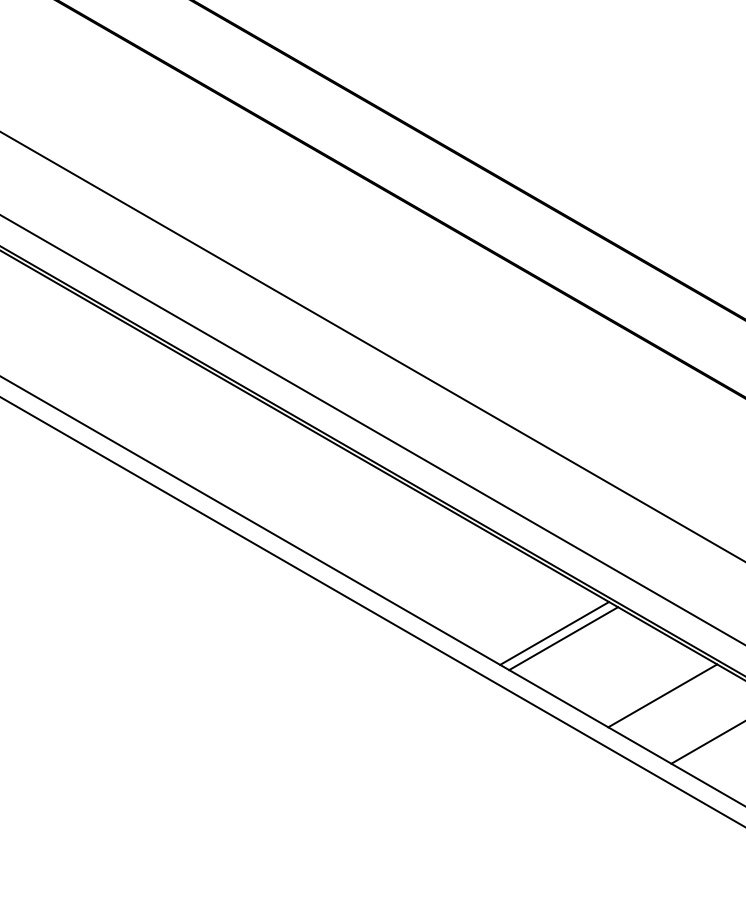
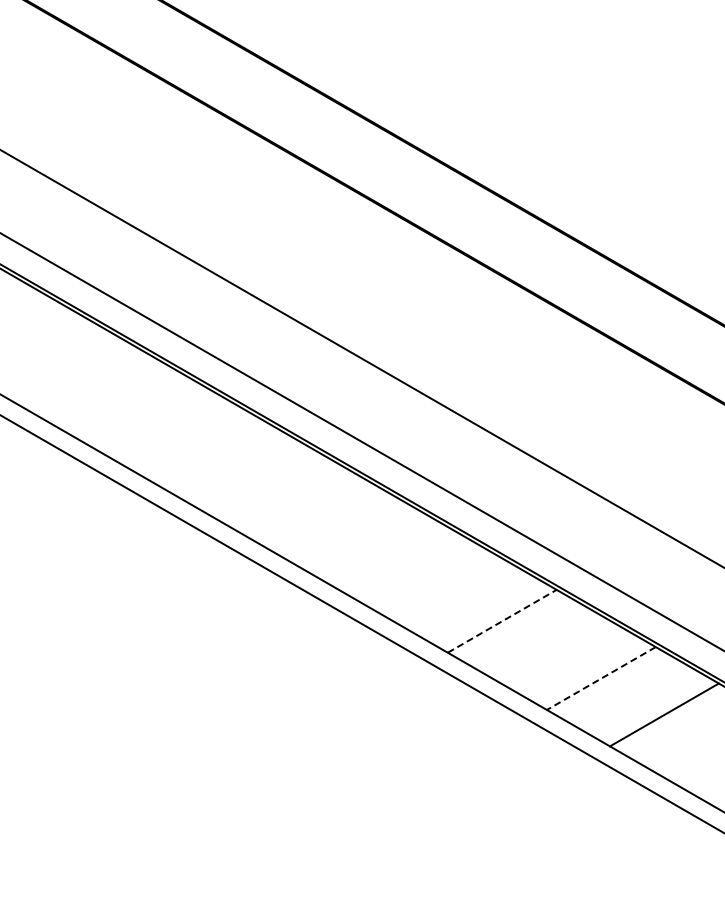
line: (554, 633) -> (493, 616), removed
line: (563, 638) -> (502, 621), solid -> dashed
line: (662, 695) -> (601, 678), solid -> dashed

